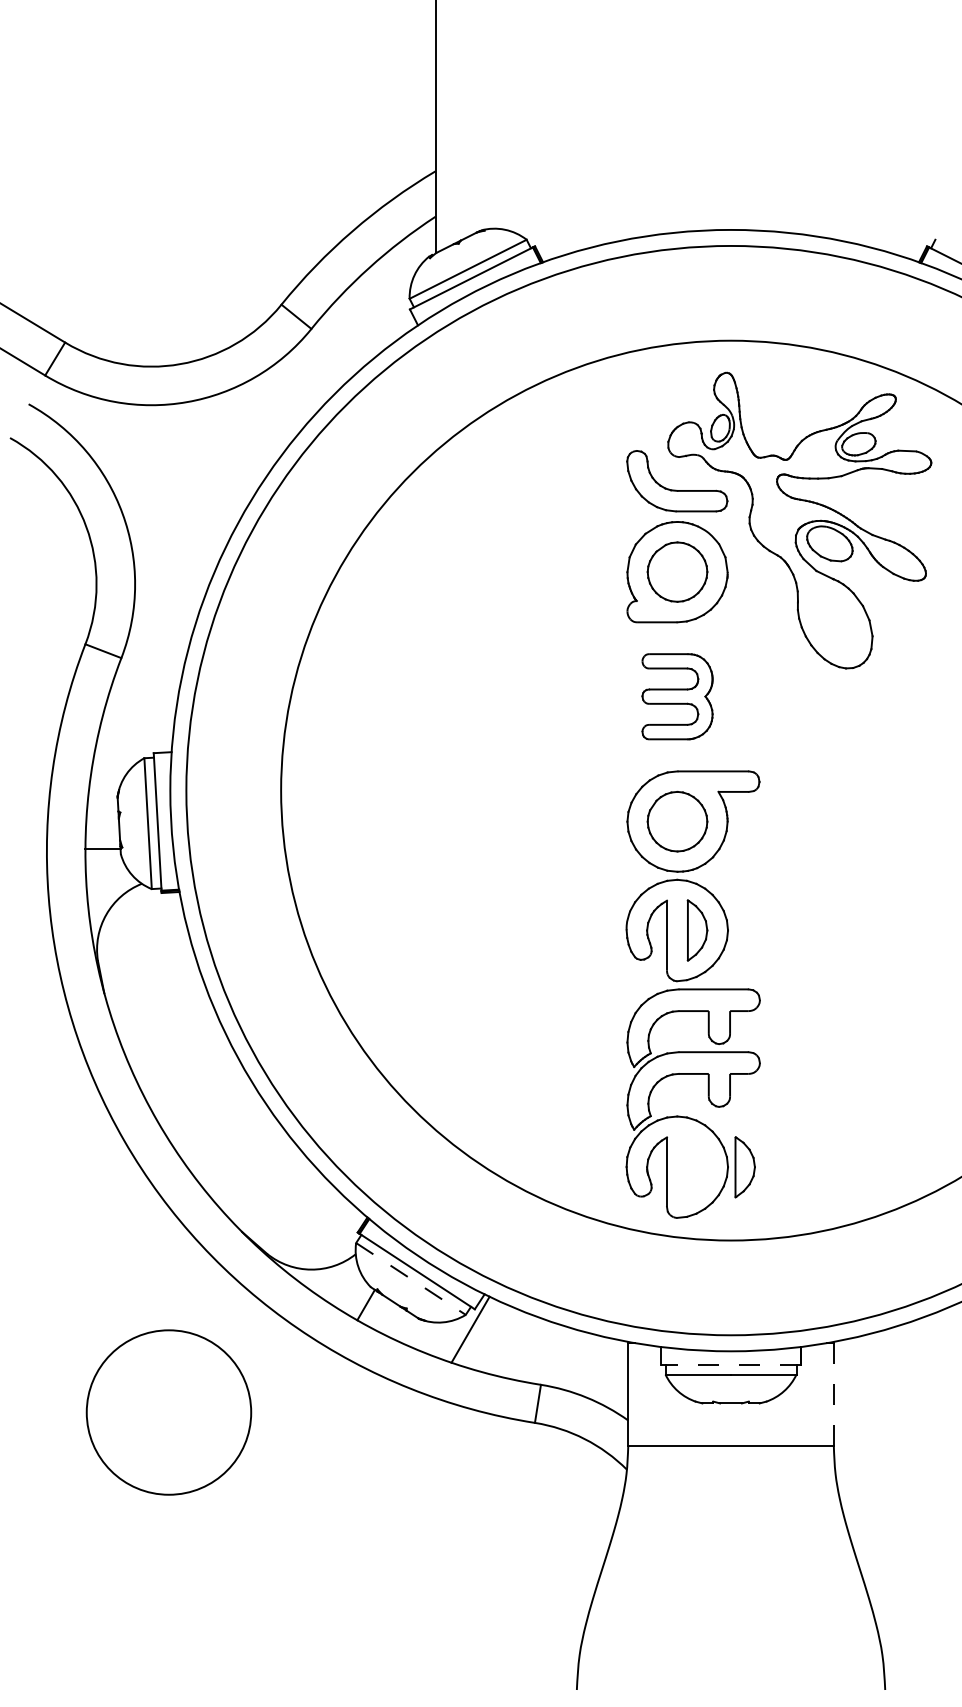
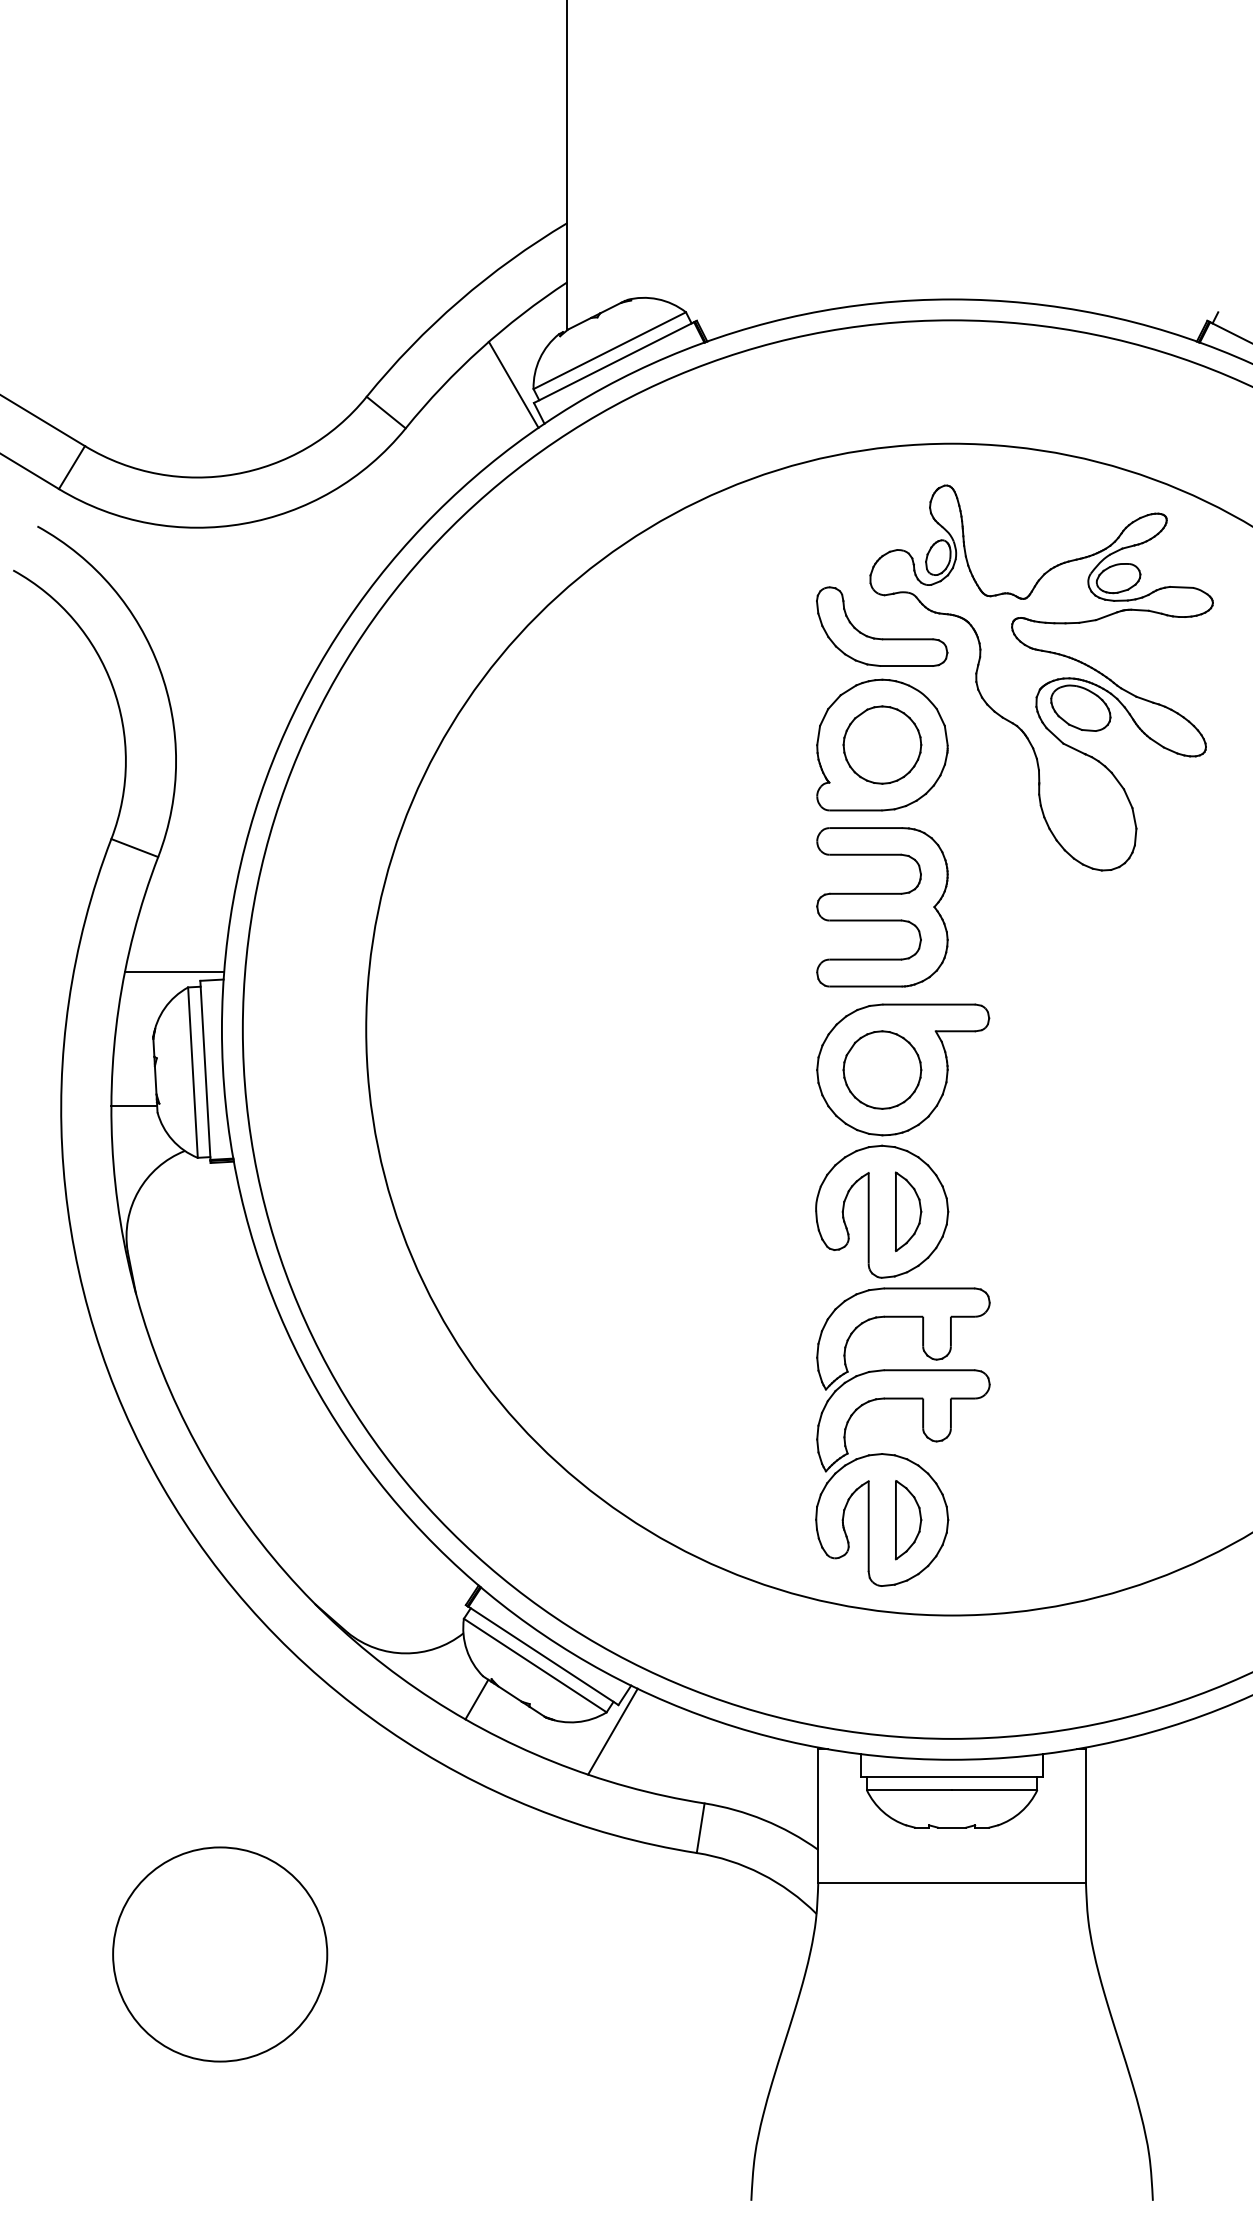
line: (394, 295) -> (513, 384), added
part: (677, 696) -> (882, 907), size x1.43
line: (133, 746) -> (174, 972), added
part: (745, 1167) -> (908, 1520), moved
line: (411, 1278) -> (535, 1665), dashed -> solid
line: (730, 1364) -> (951, 1777), dashed -> solid
line: (833, 1394) -> (1085, 1816), dashed -> solid
circle: (169, 1412) -> (220, 1954), moved

